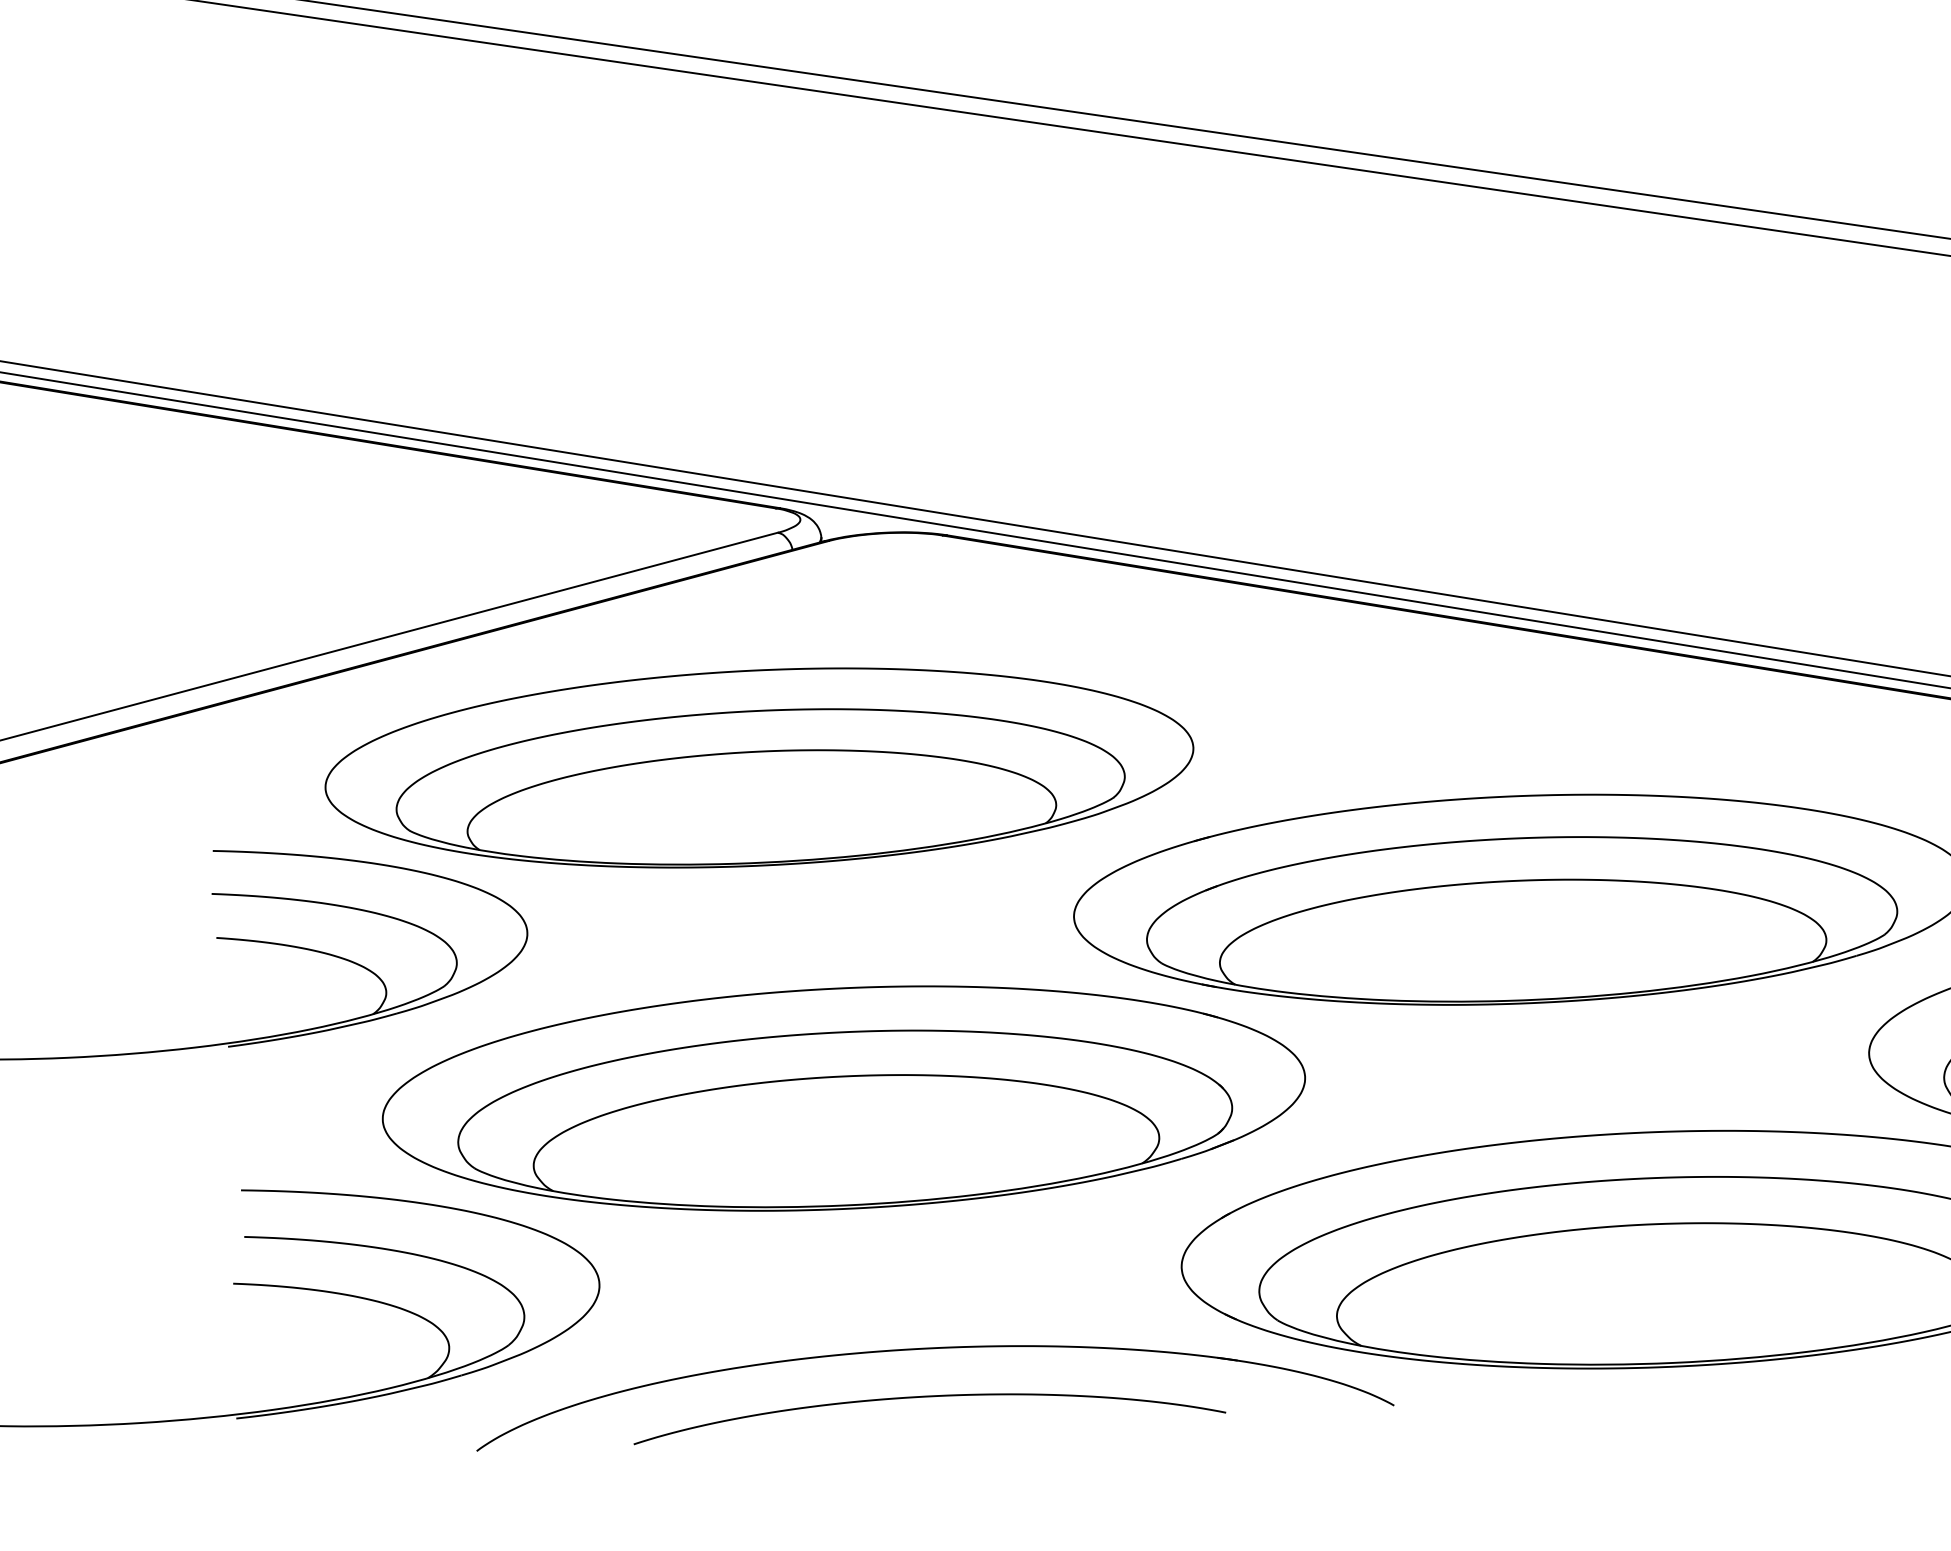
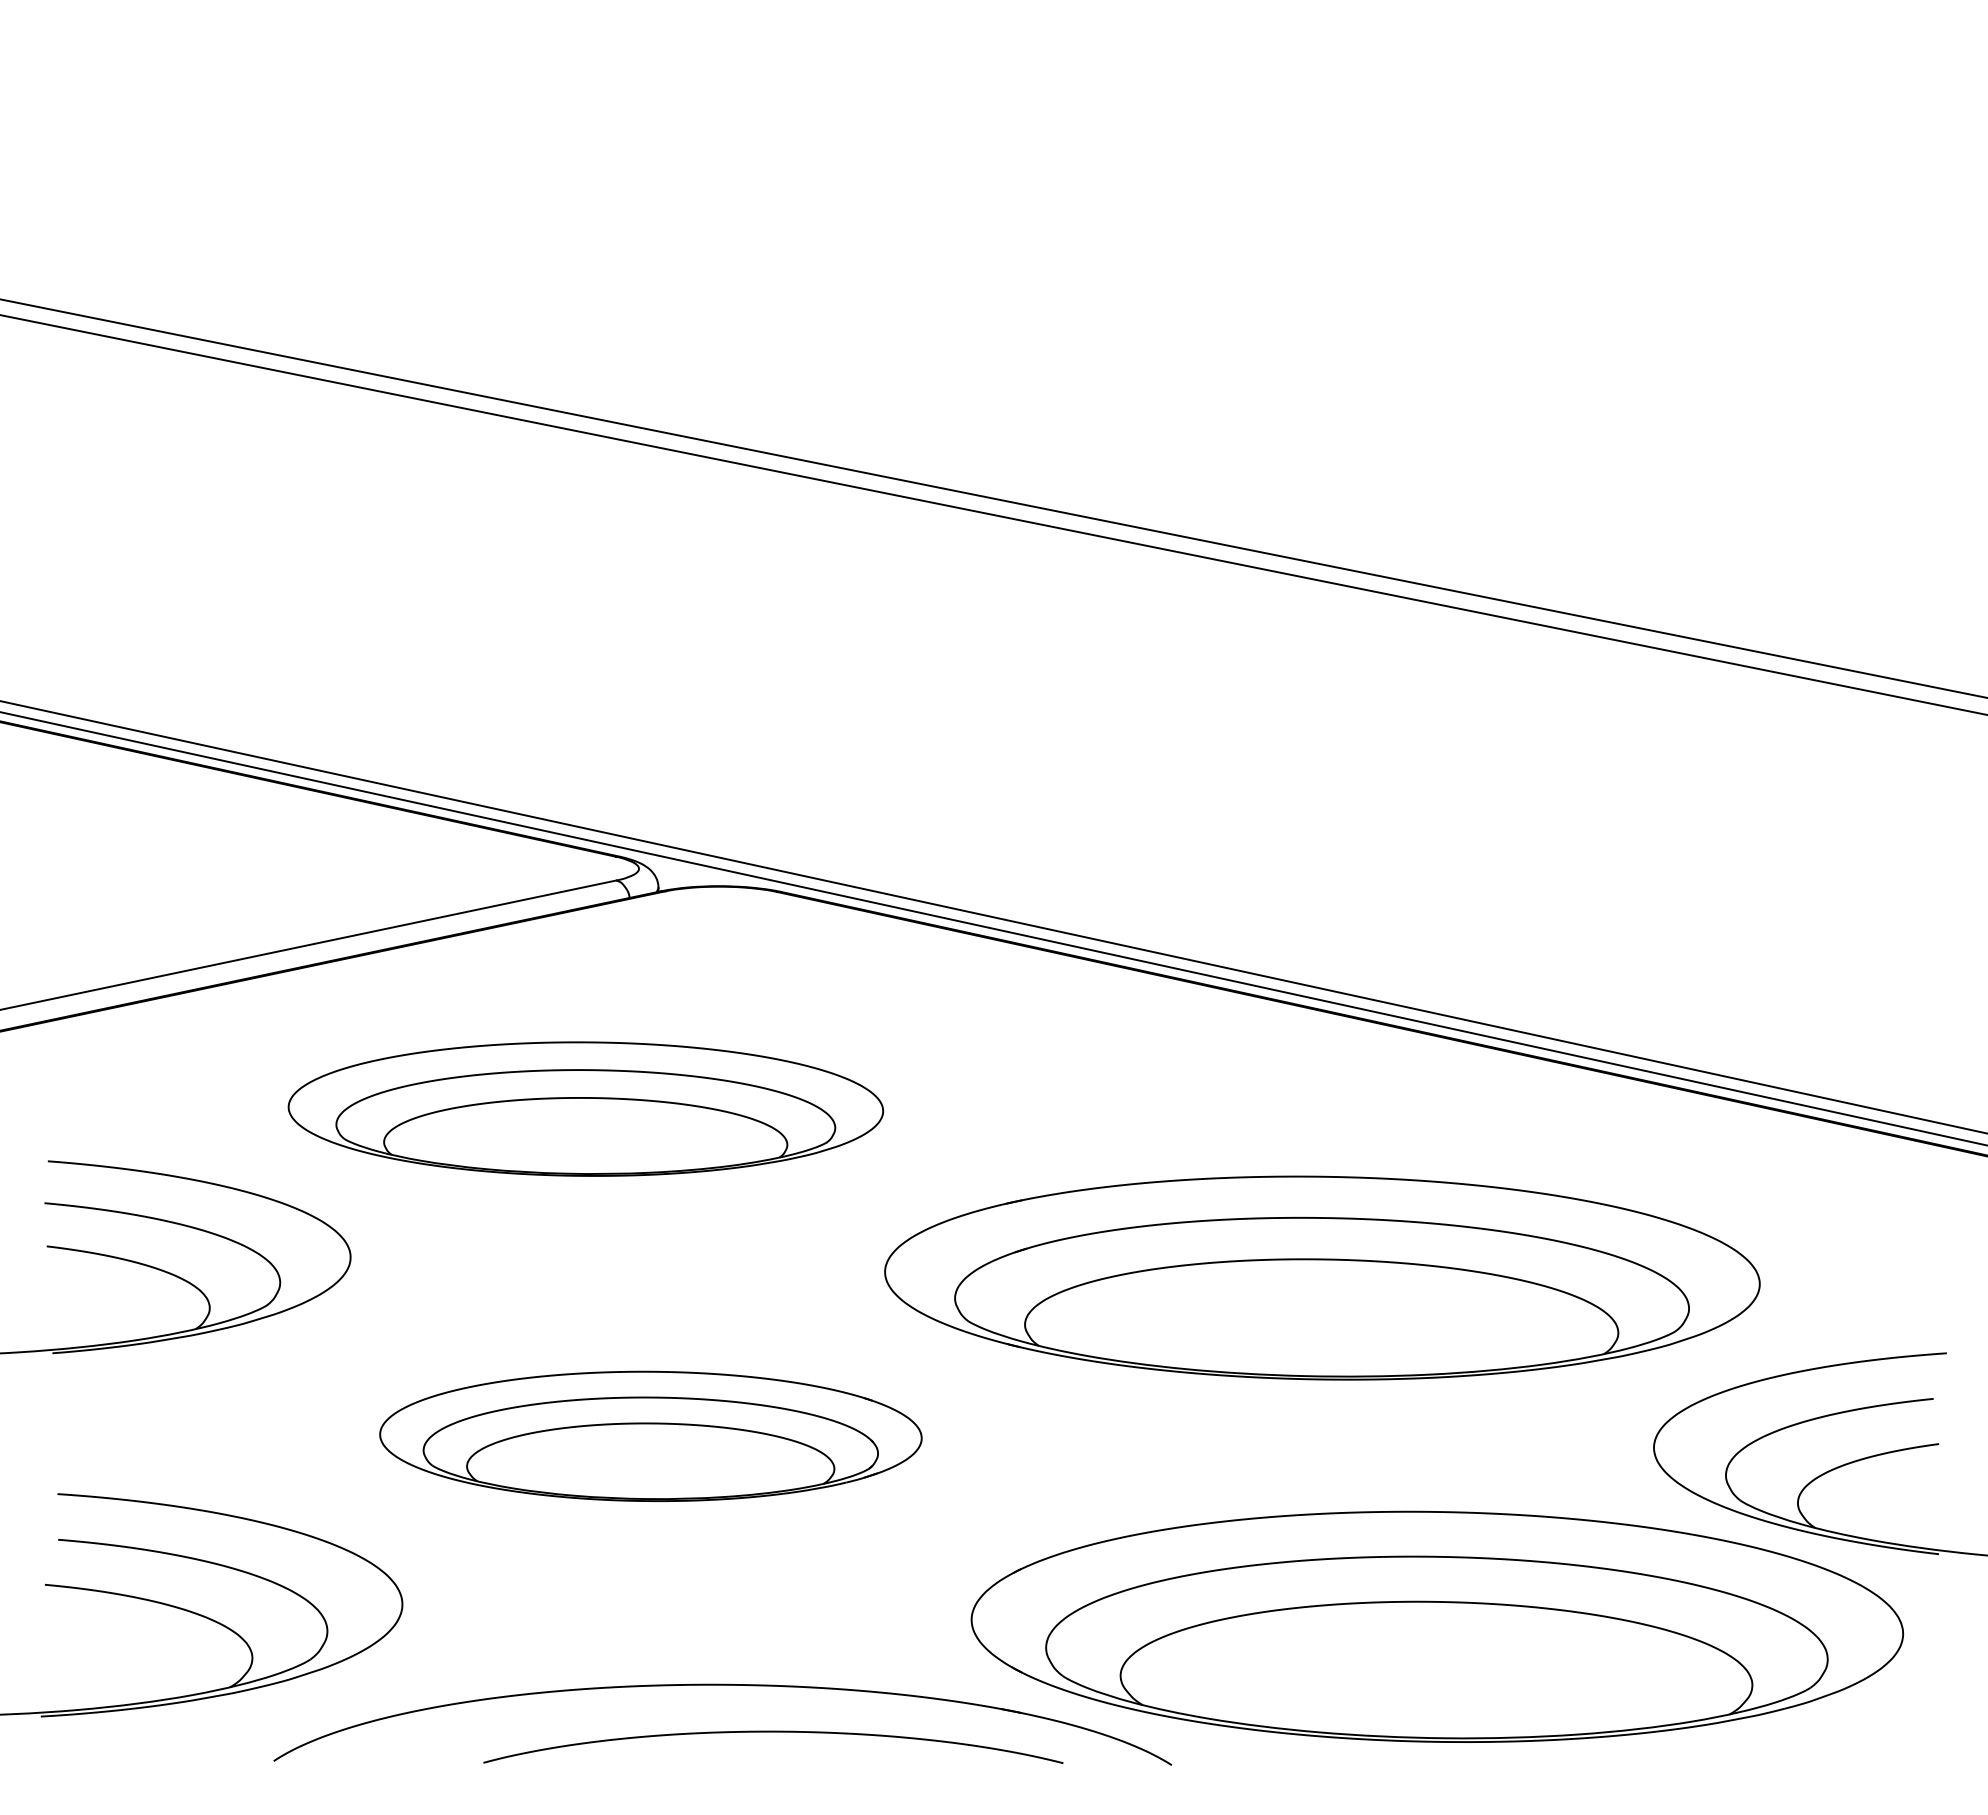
part: (759, 767) -> (585, 1108), size x0.7
part: (843, 1098) -> (650, 1436), size x0.6
curve: (928, 1397) -> (773, 1732), moved

